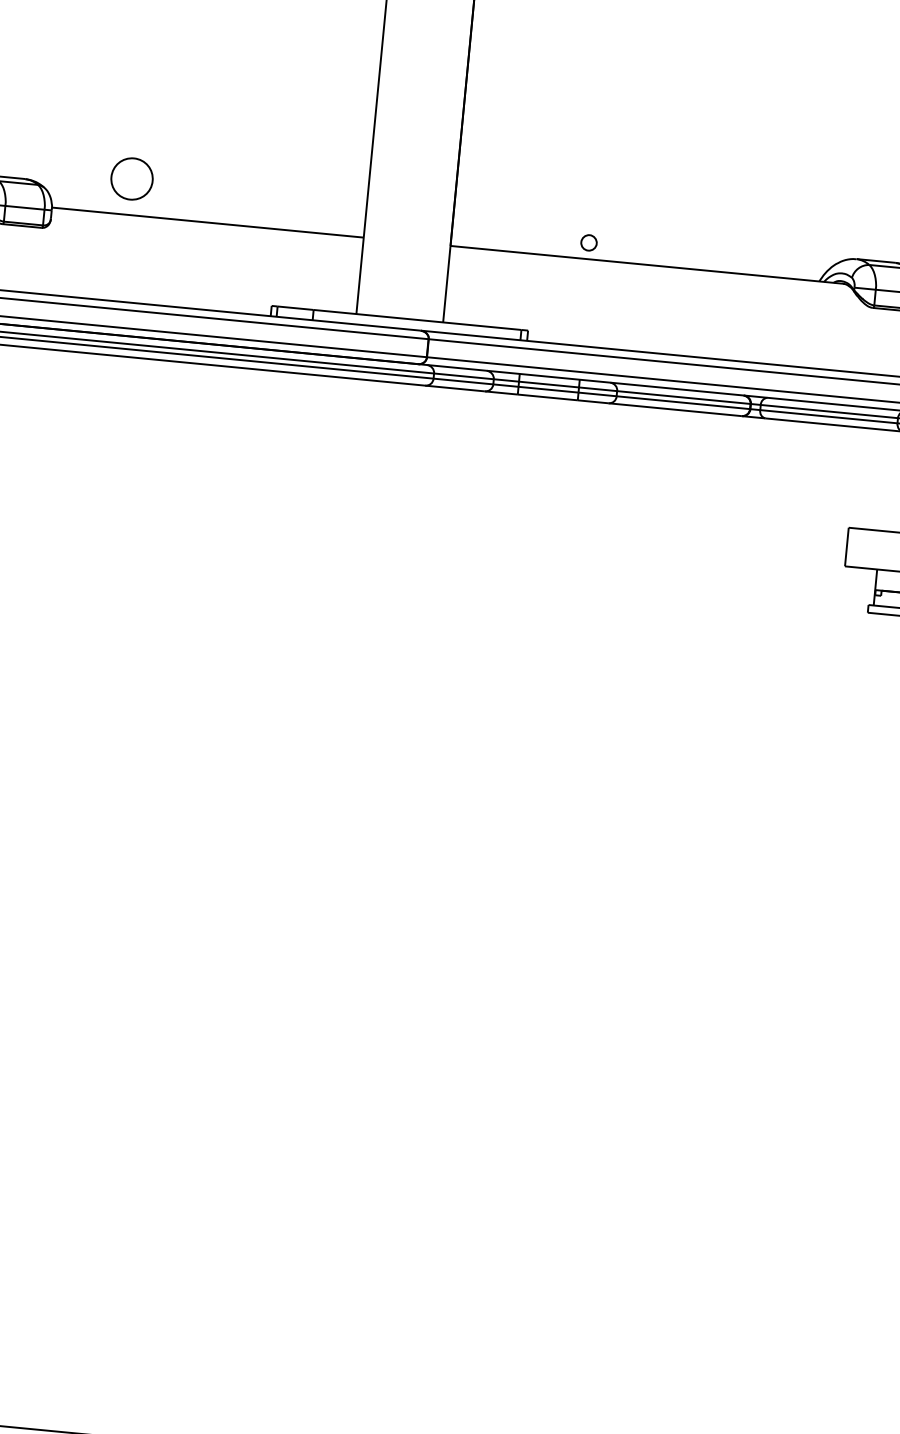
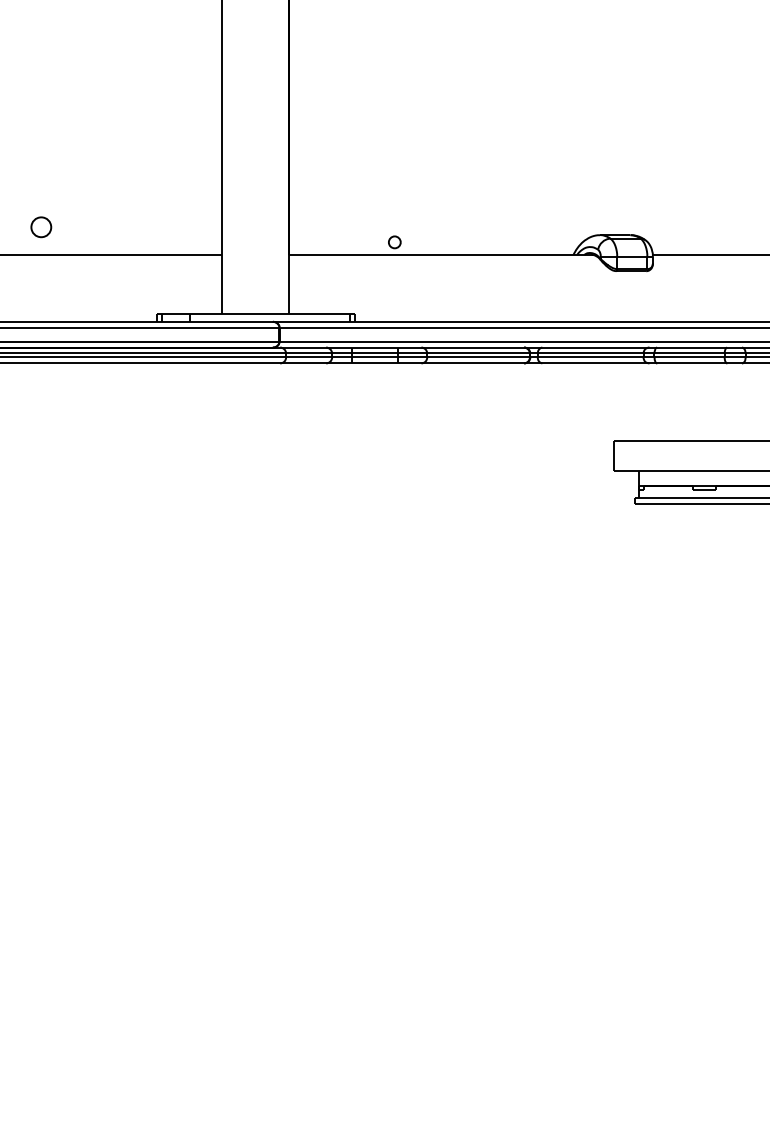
part: (132, 179) -> (41, 227), size x0.62

